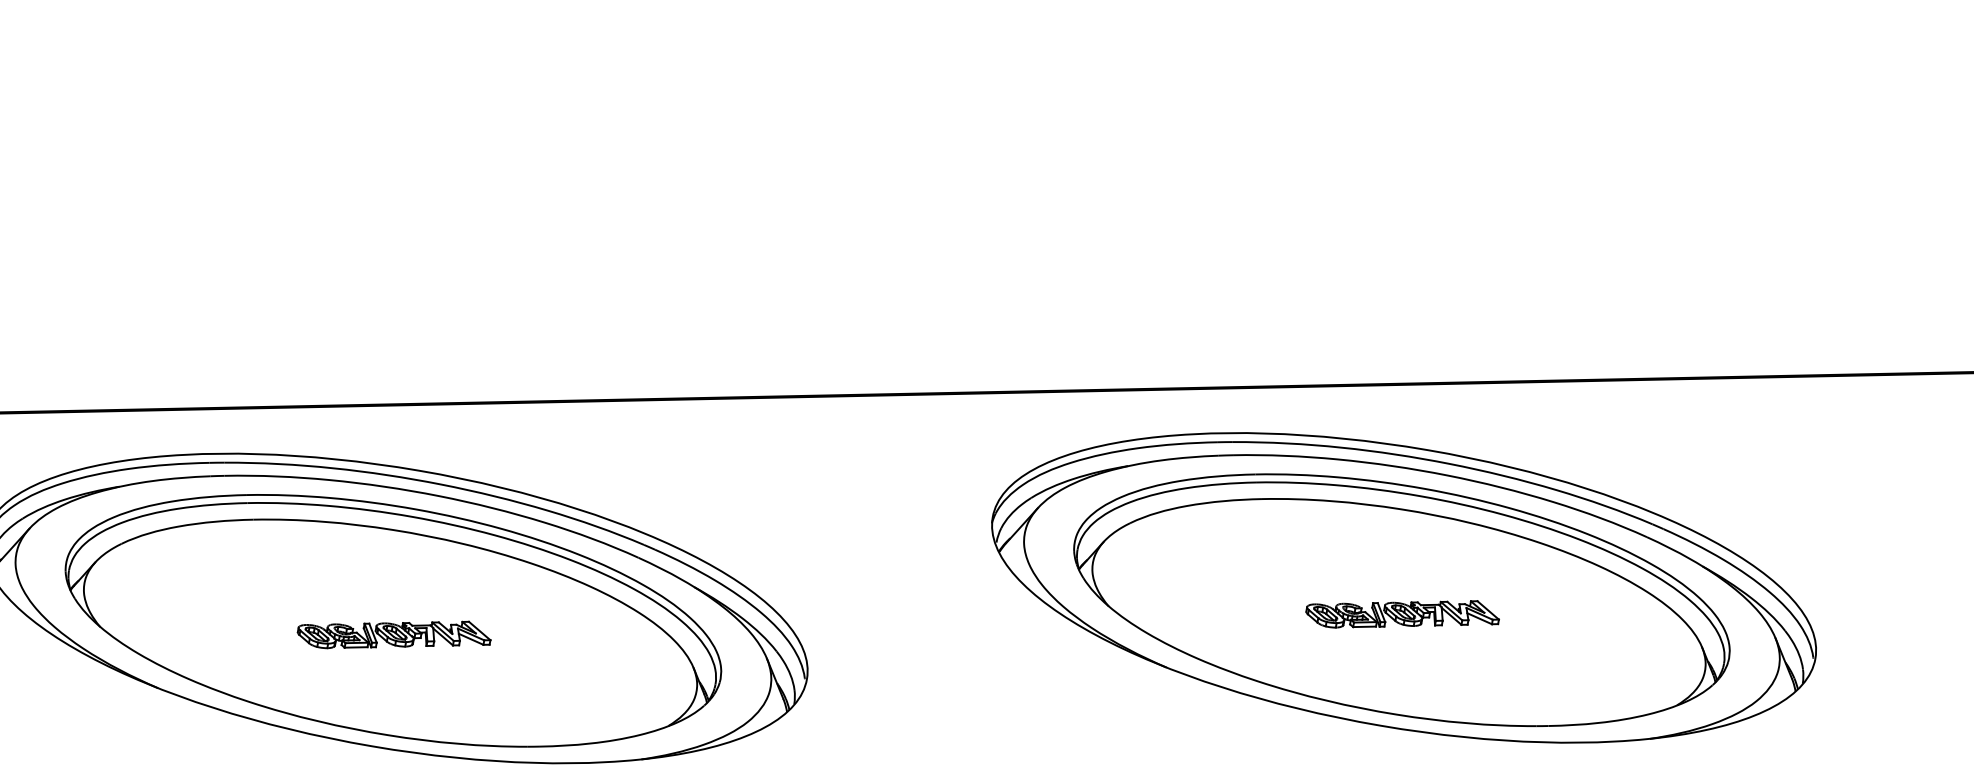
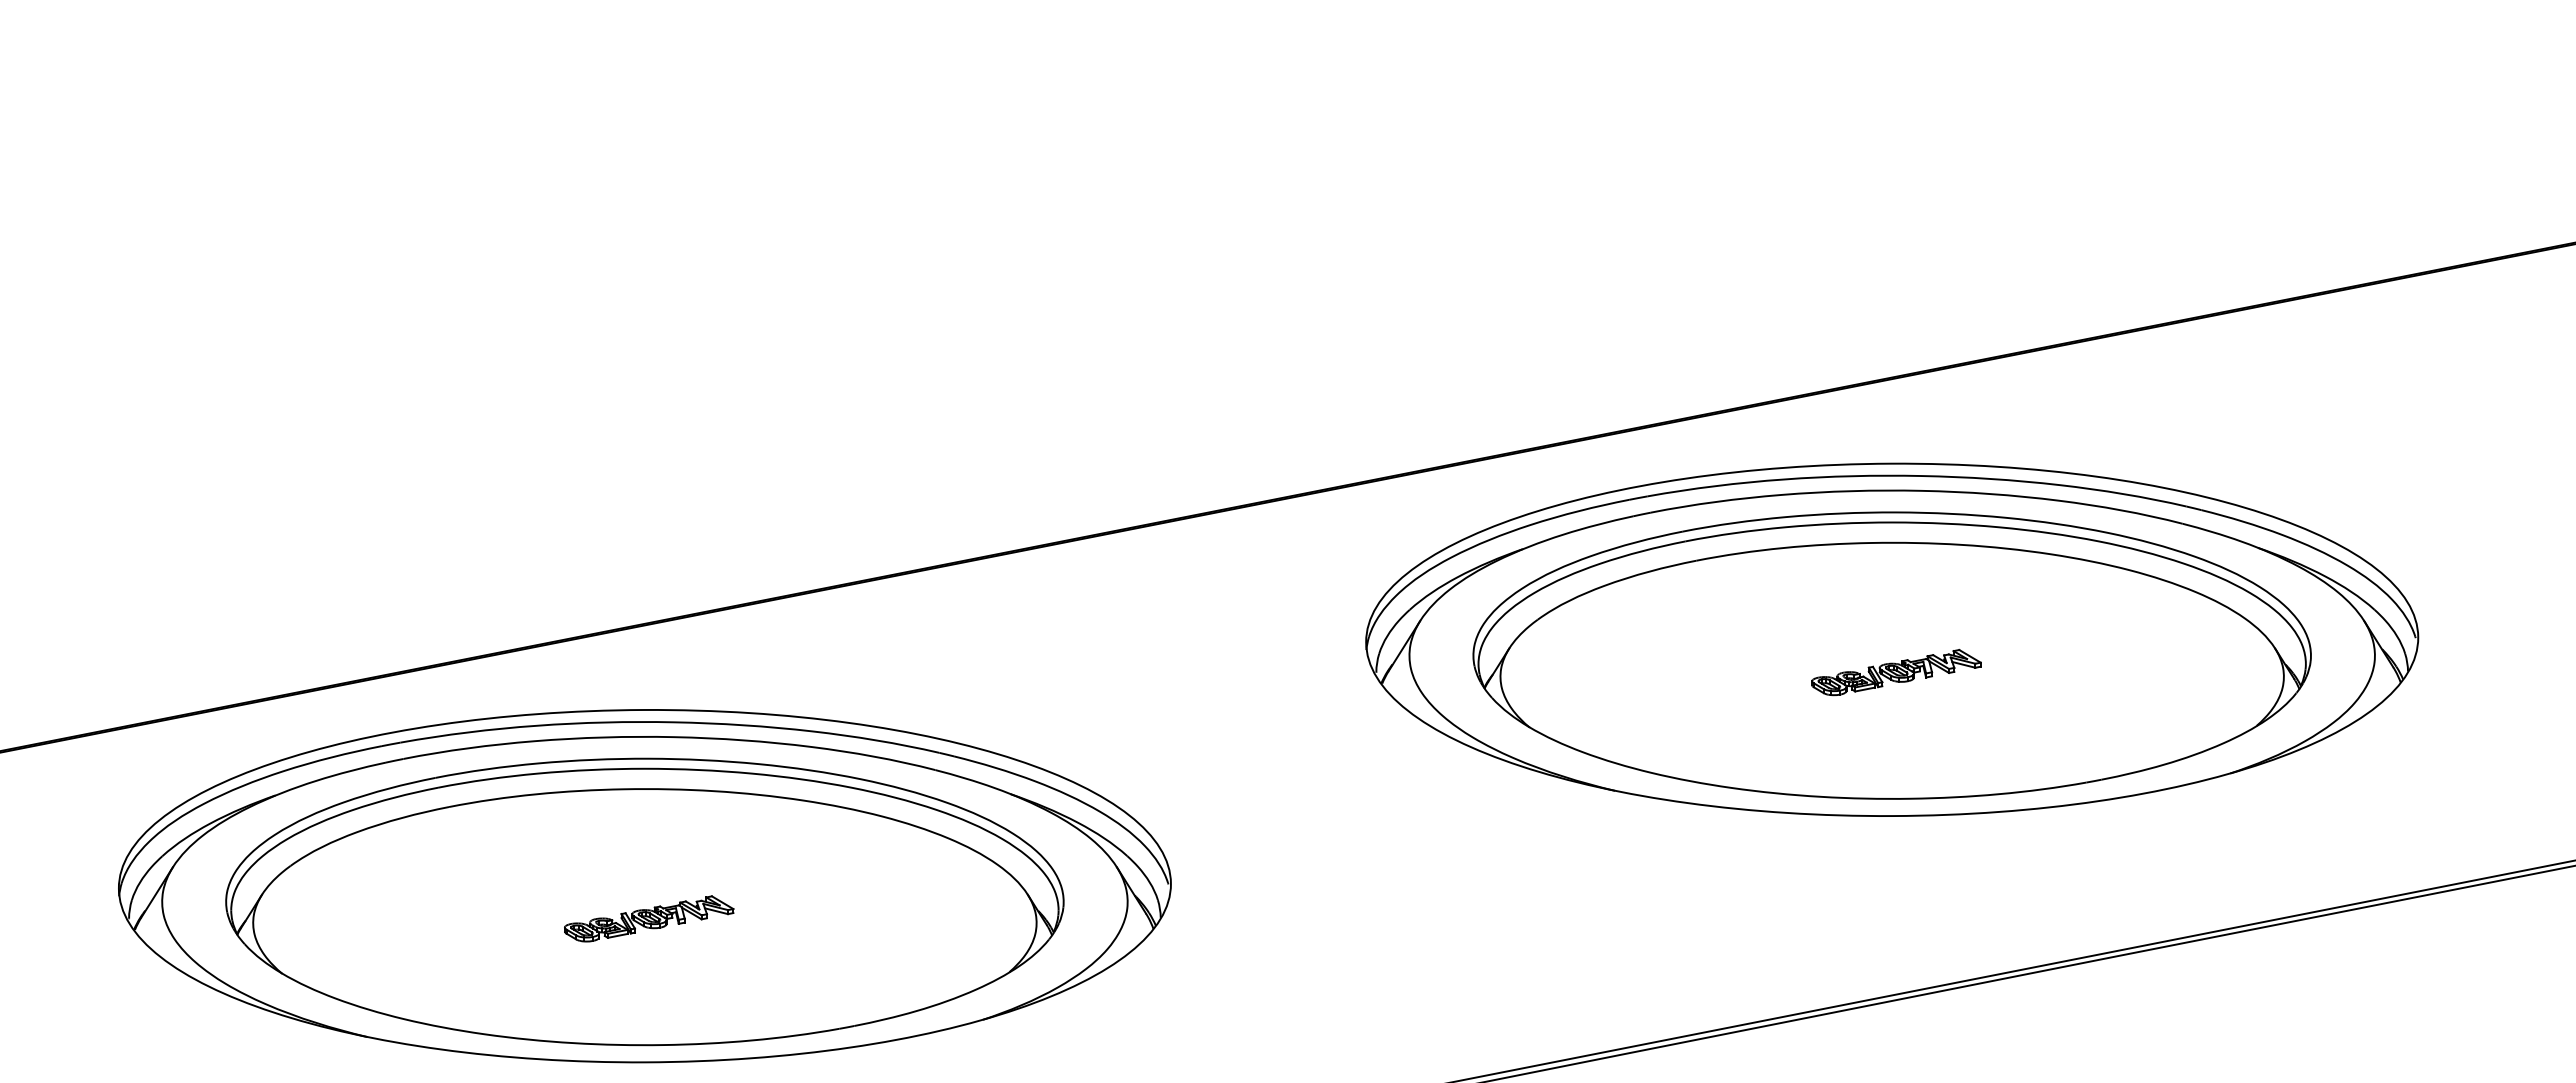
part: (1402, 613) -> (1896, 672), size x0.7
part: (393, 634) -> (648, 918), size x0.7

